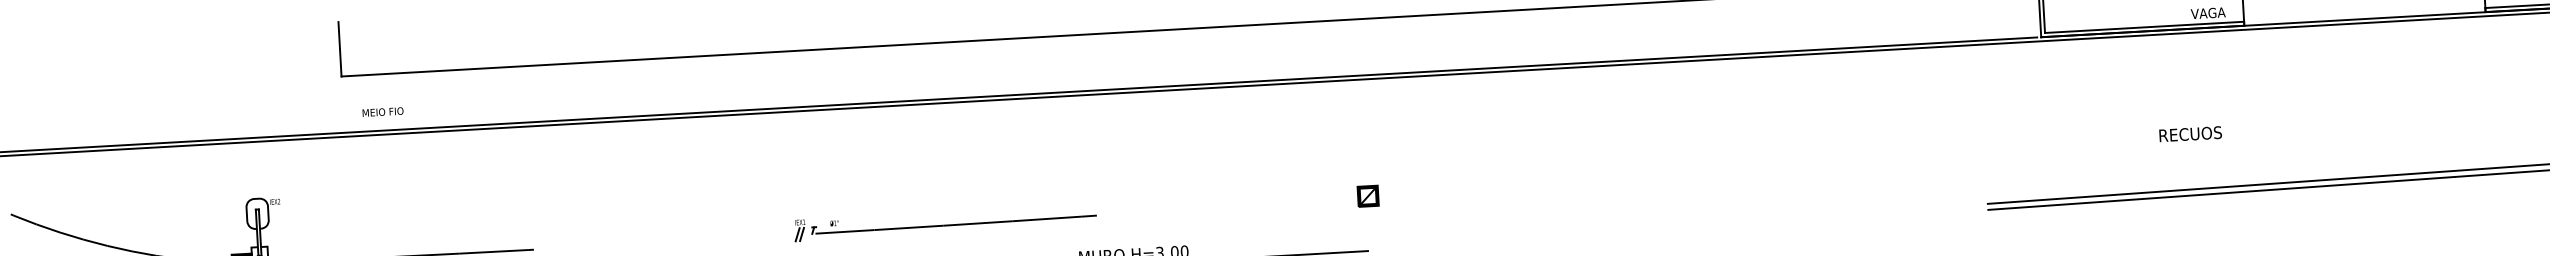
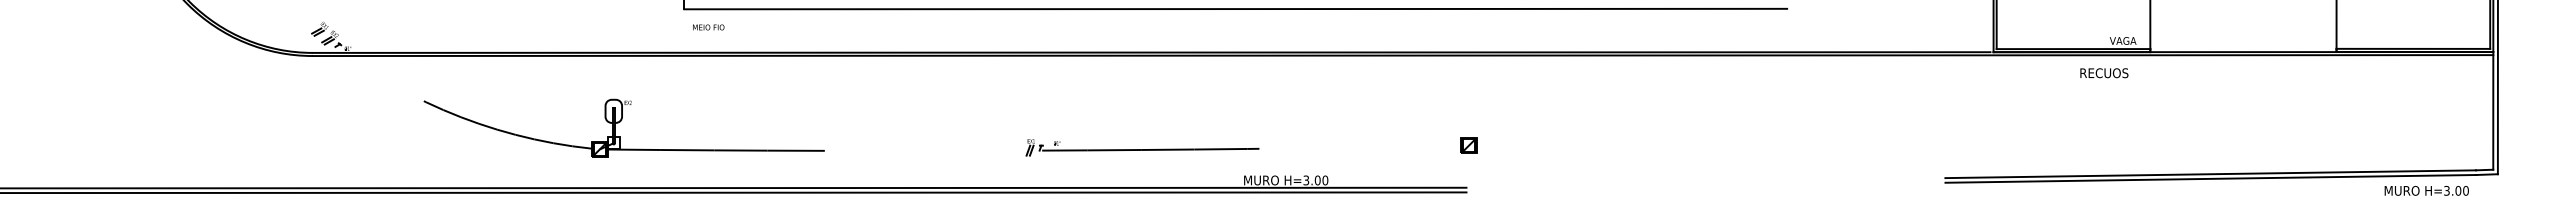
text: (382, 112) -> (708, 27), moved
text: (2190, 134) -> (2104, 73), moved

